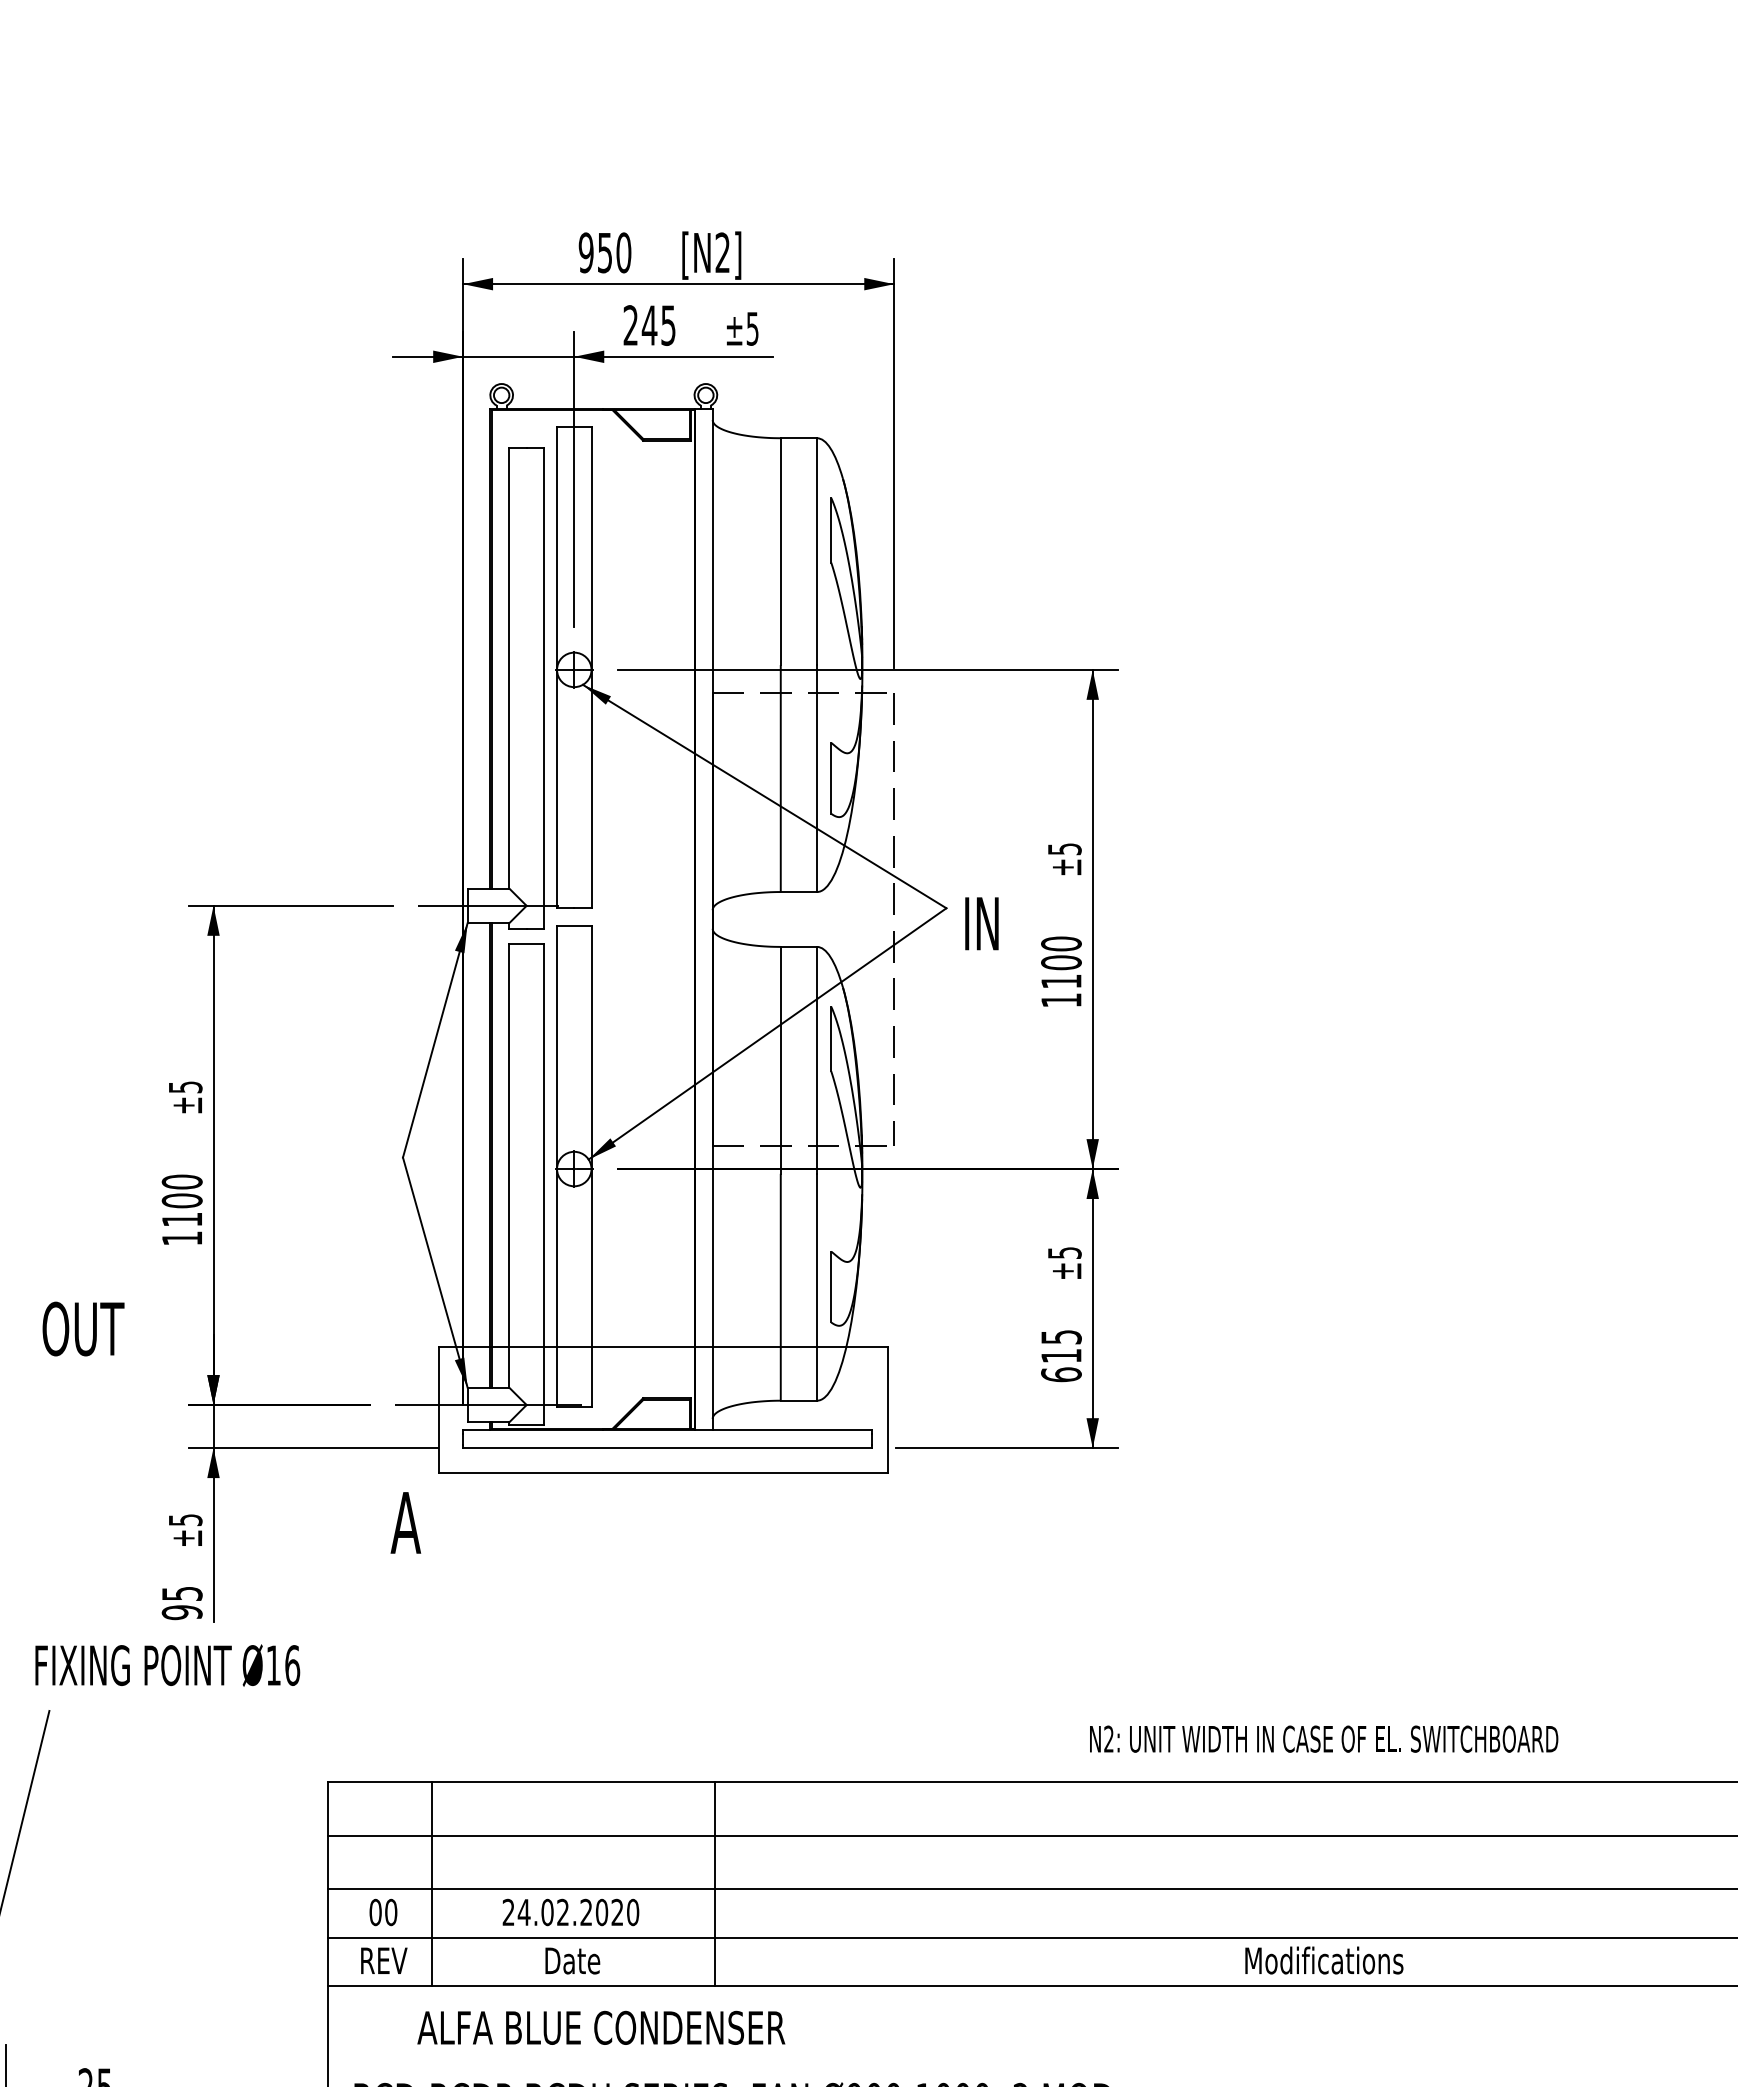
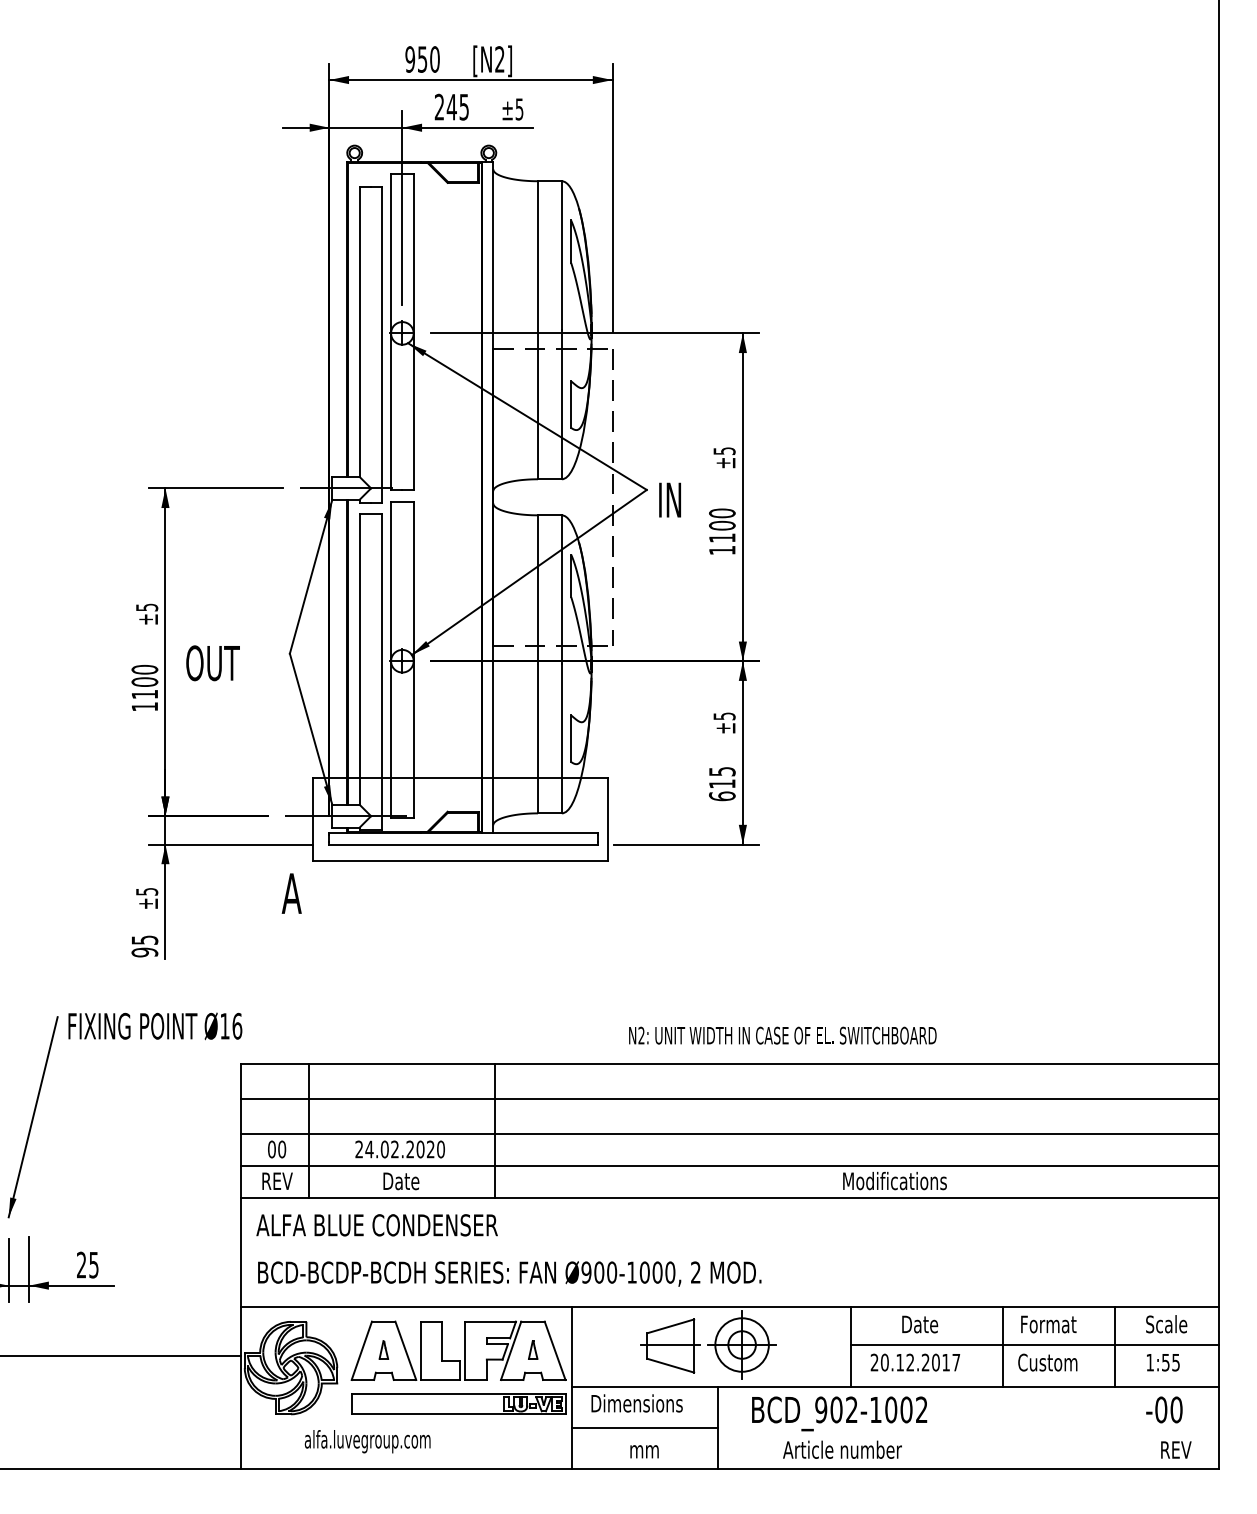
text: (82, 1329) -> (212, 663), moved
text: (167, 1665) -> (155, 1026), moved
text: (1323, 1738) -> (782, 1035), moved
text: (600, 2028) -> (376, 1225), moved

